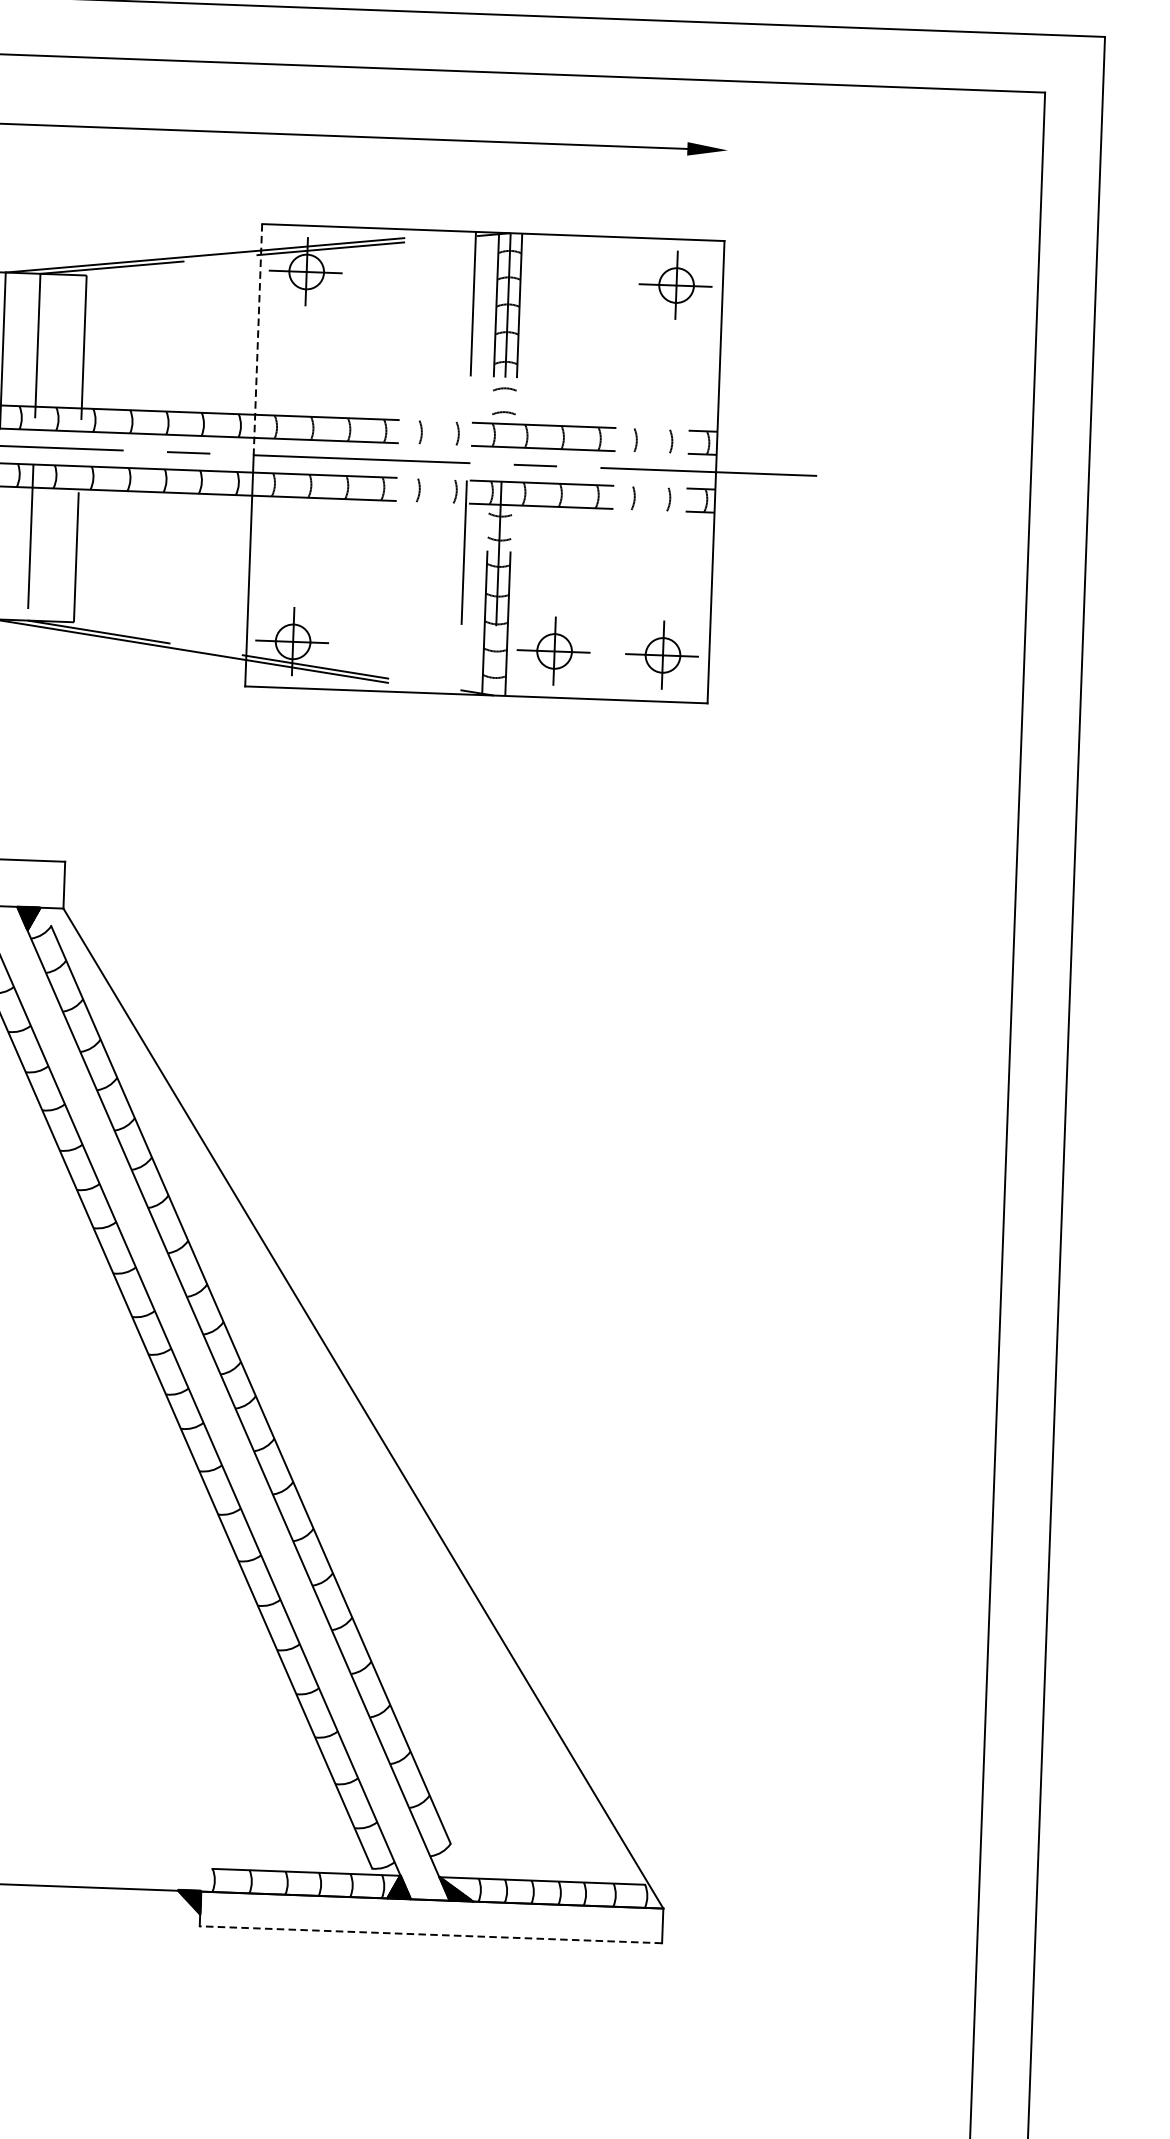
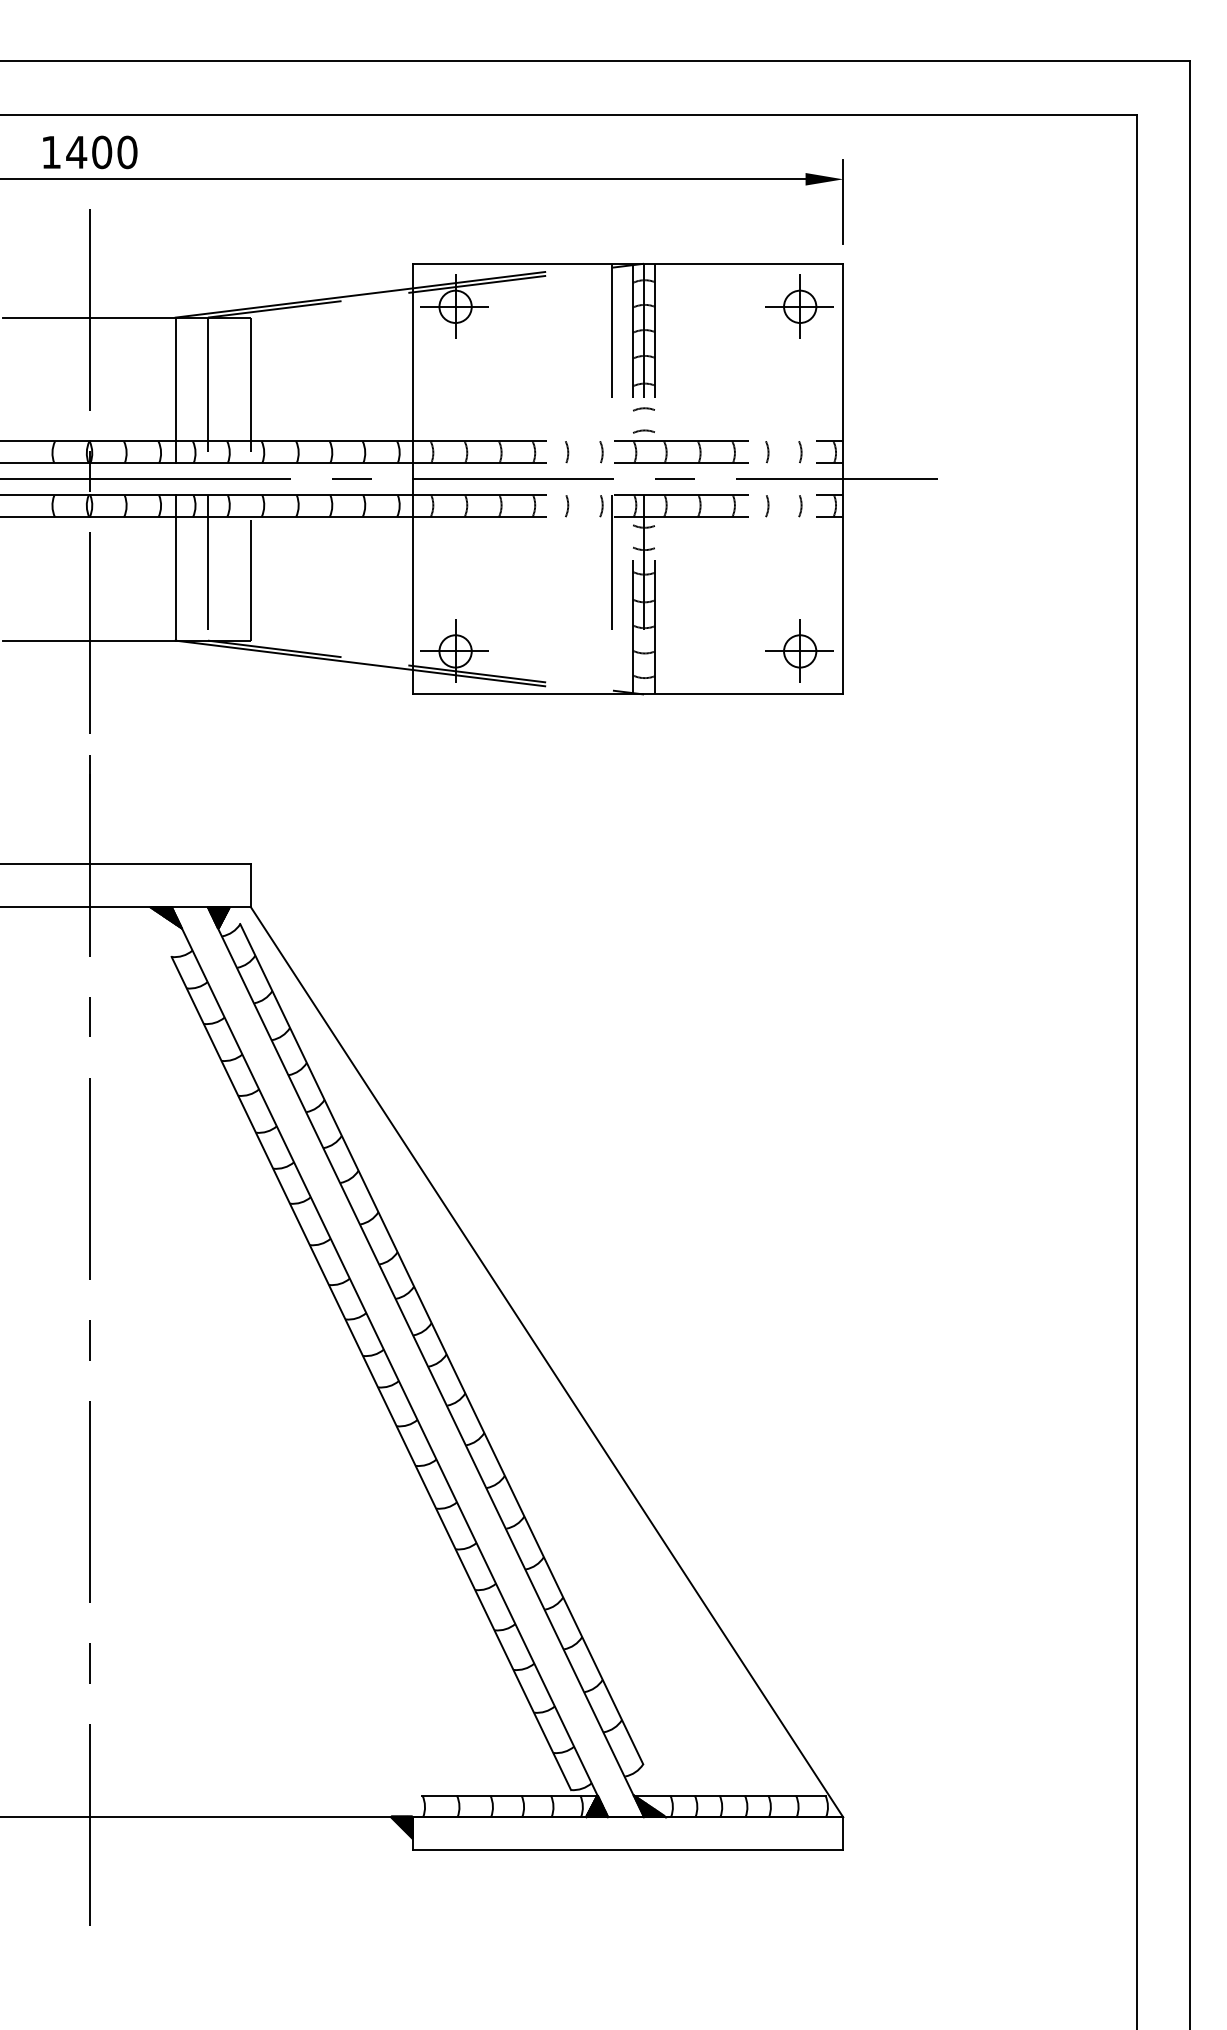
line: (727, 174) -> (843, 201), added
line: (257, 339) -> (412, 371), dashed -> solid
part: (553, 650) -> (698, 650), removed
line: (430, 1934) -> (627, 1849), dashed -> solid

